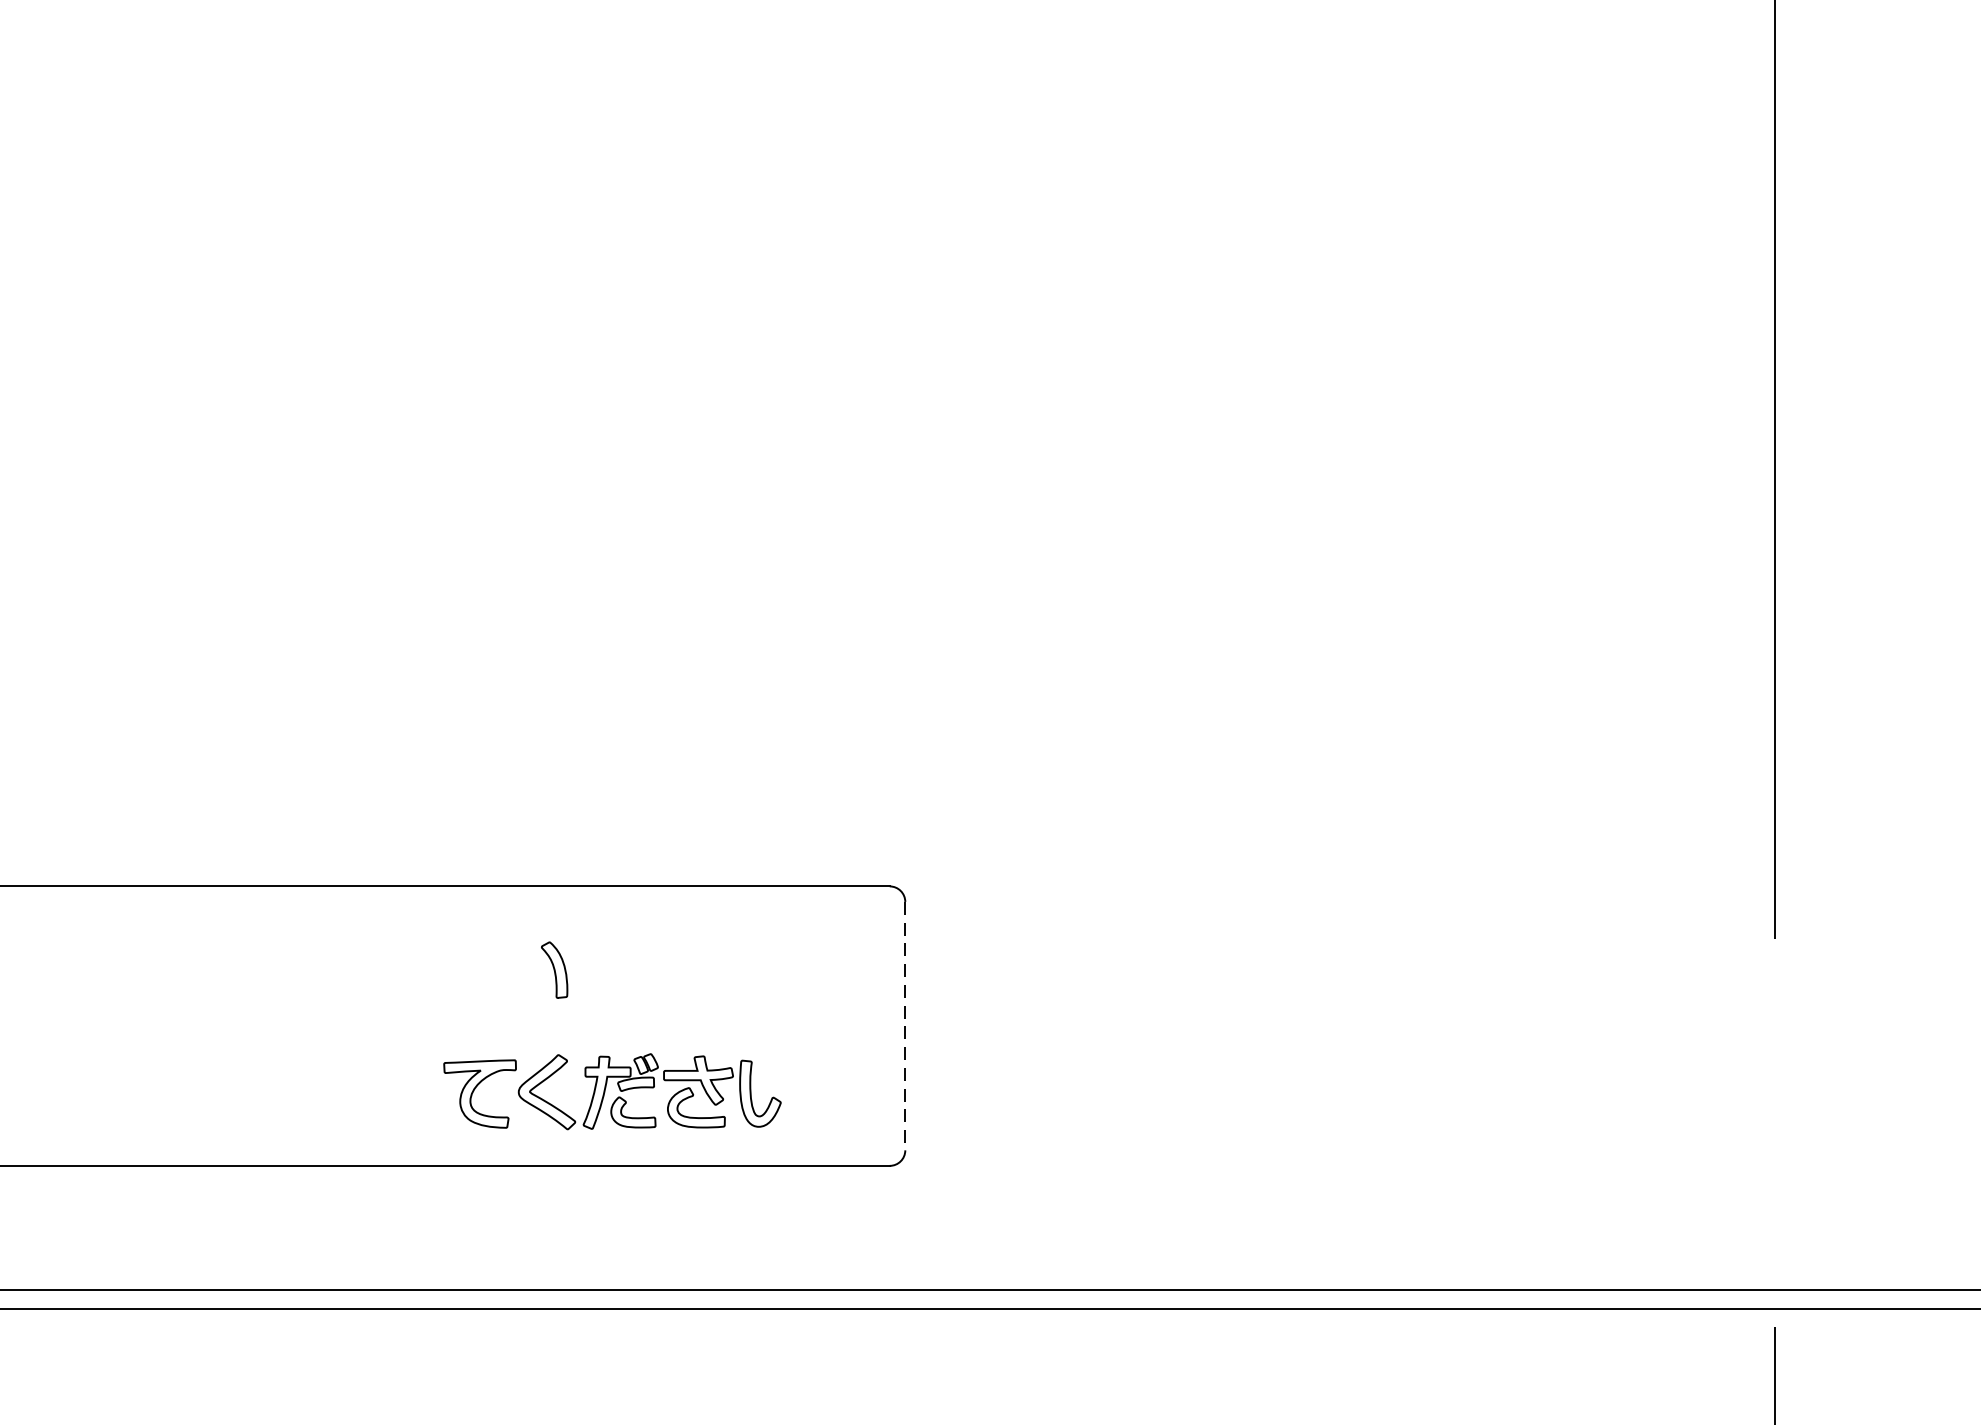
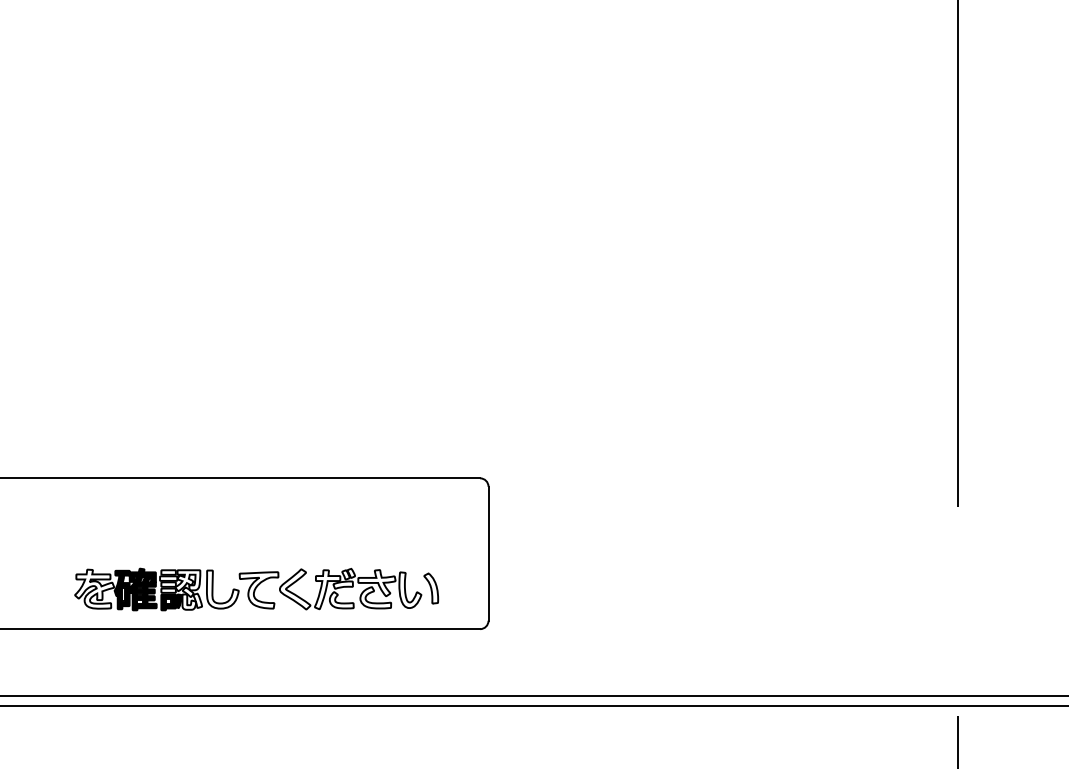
part: (555, 970) -> (431, 588), moved
line: (905, 1027) -> (488, 554), dashed -> solid
part: (290, 1092) -> (156, 589), added

